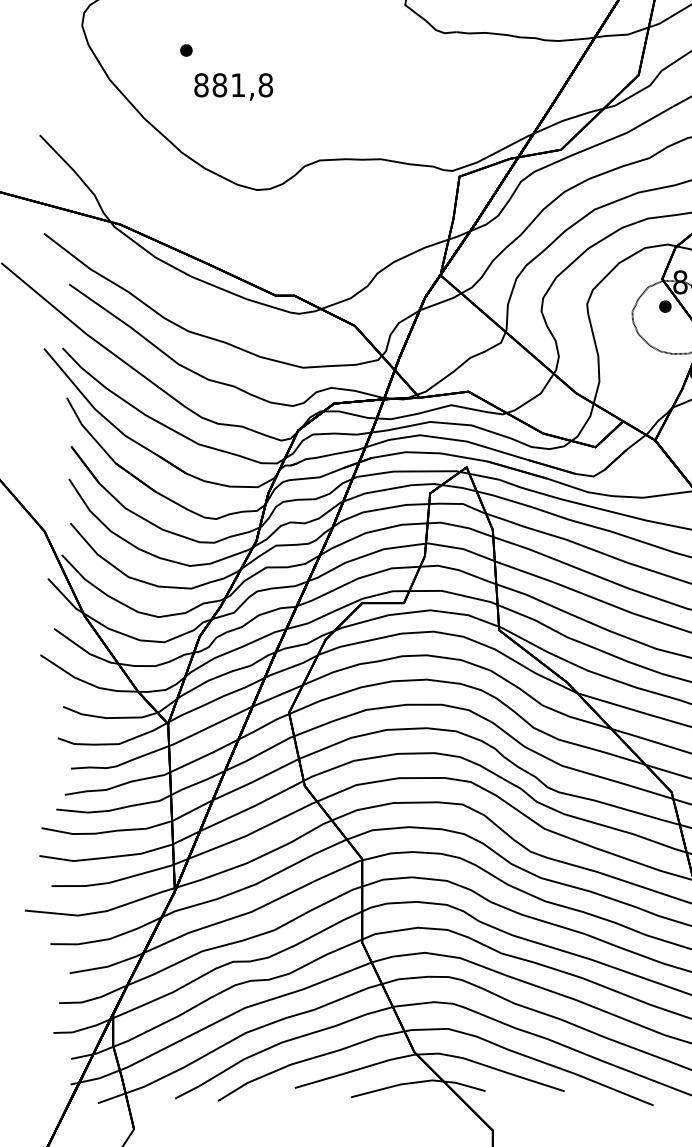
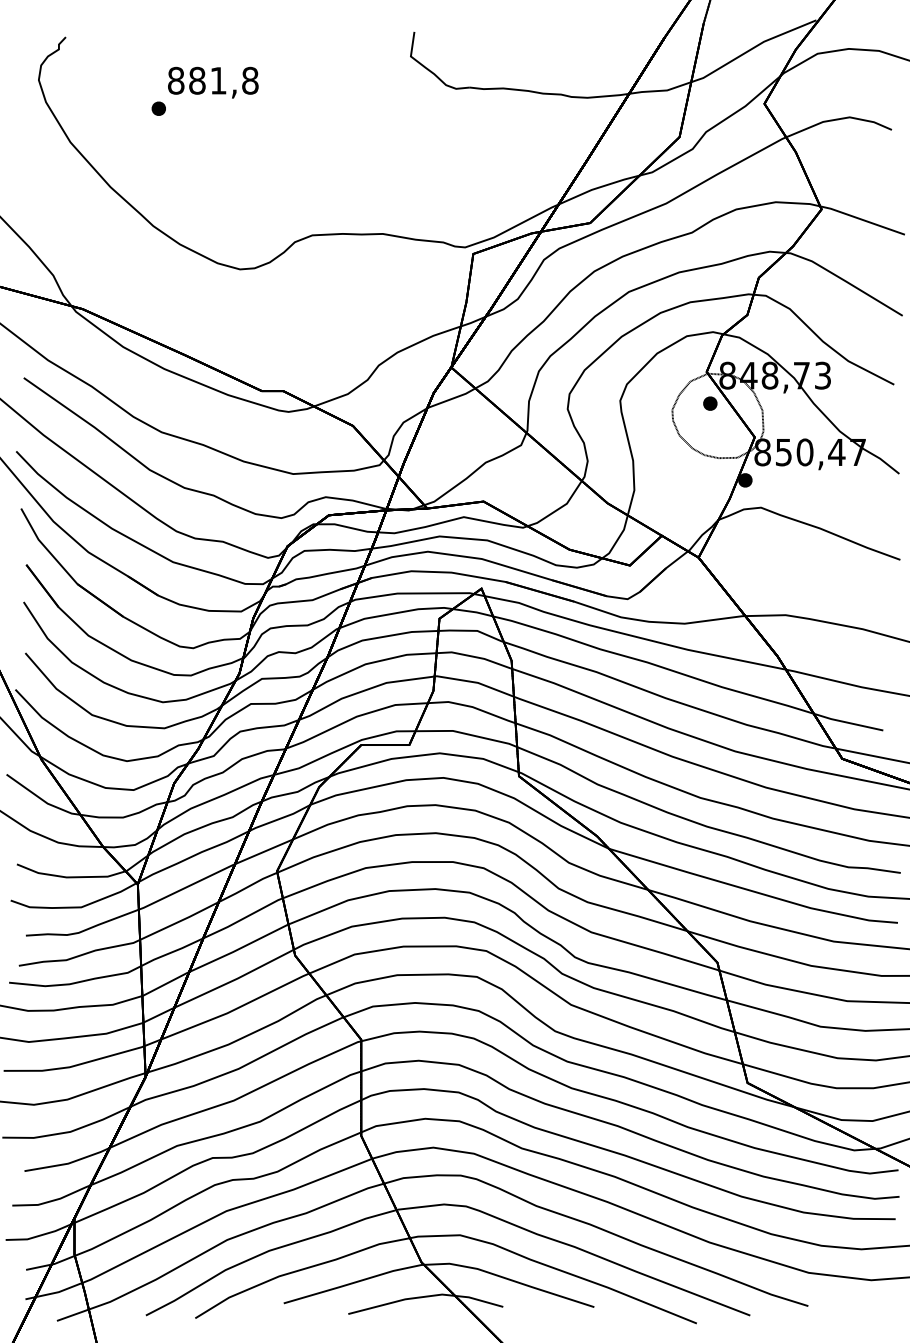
text: (233, 86) -> (213, 82), moved

